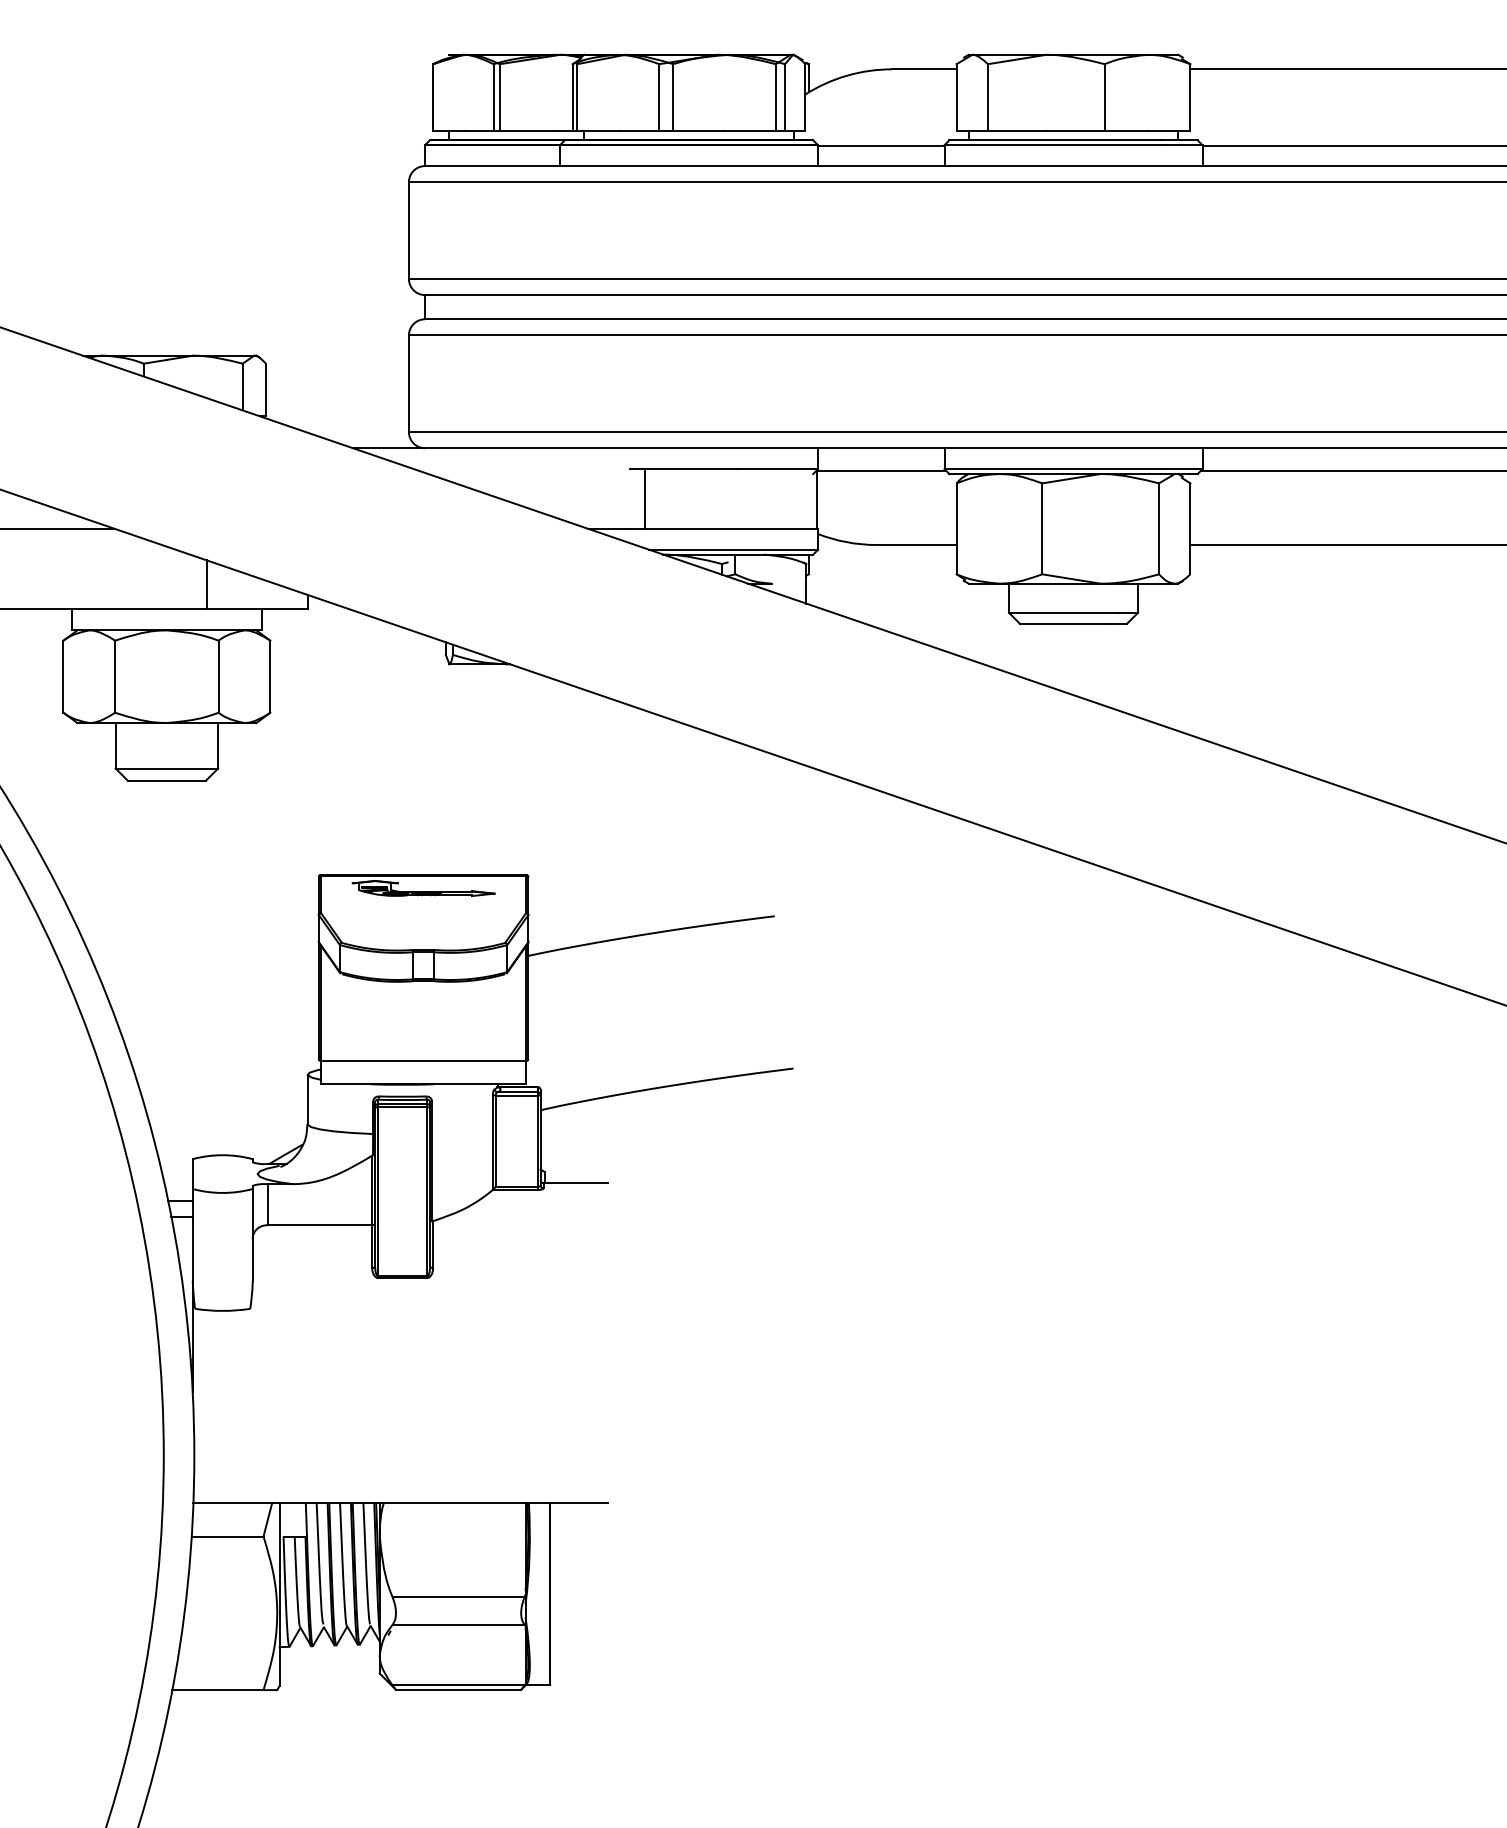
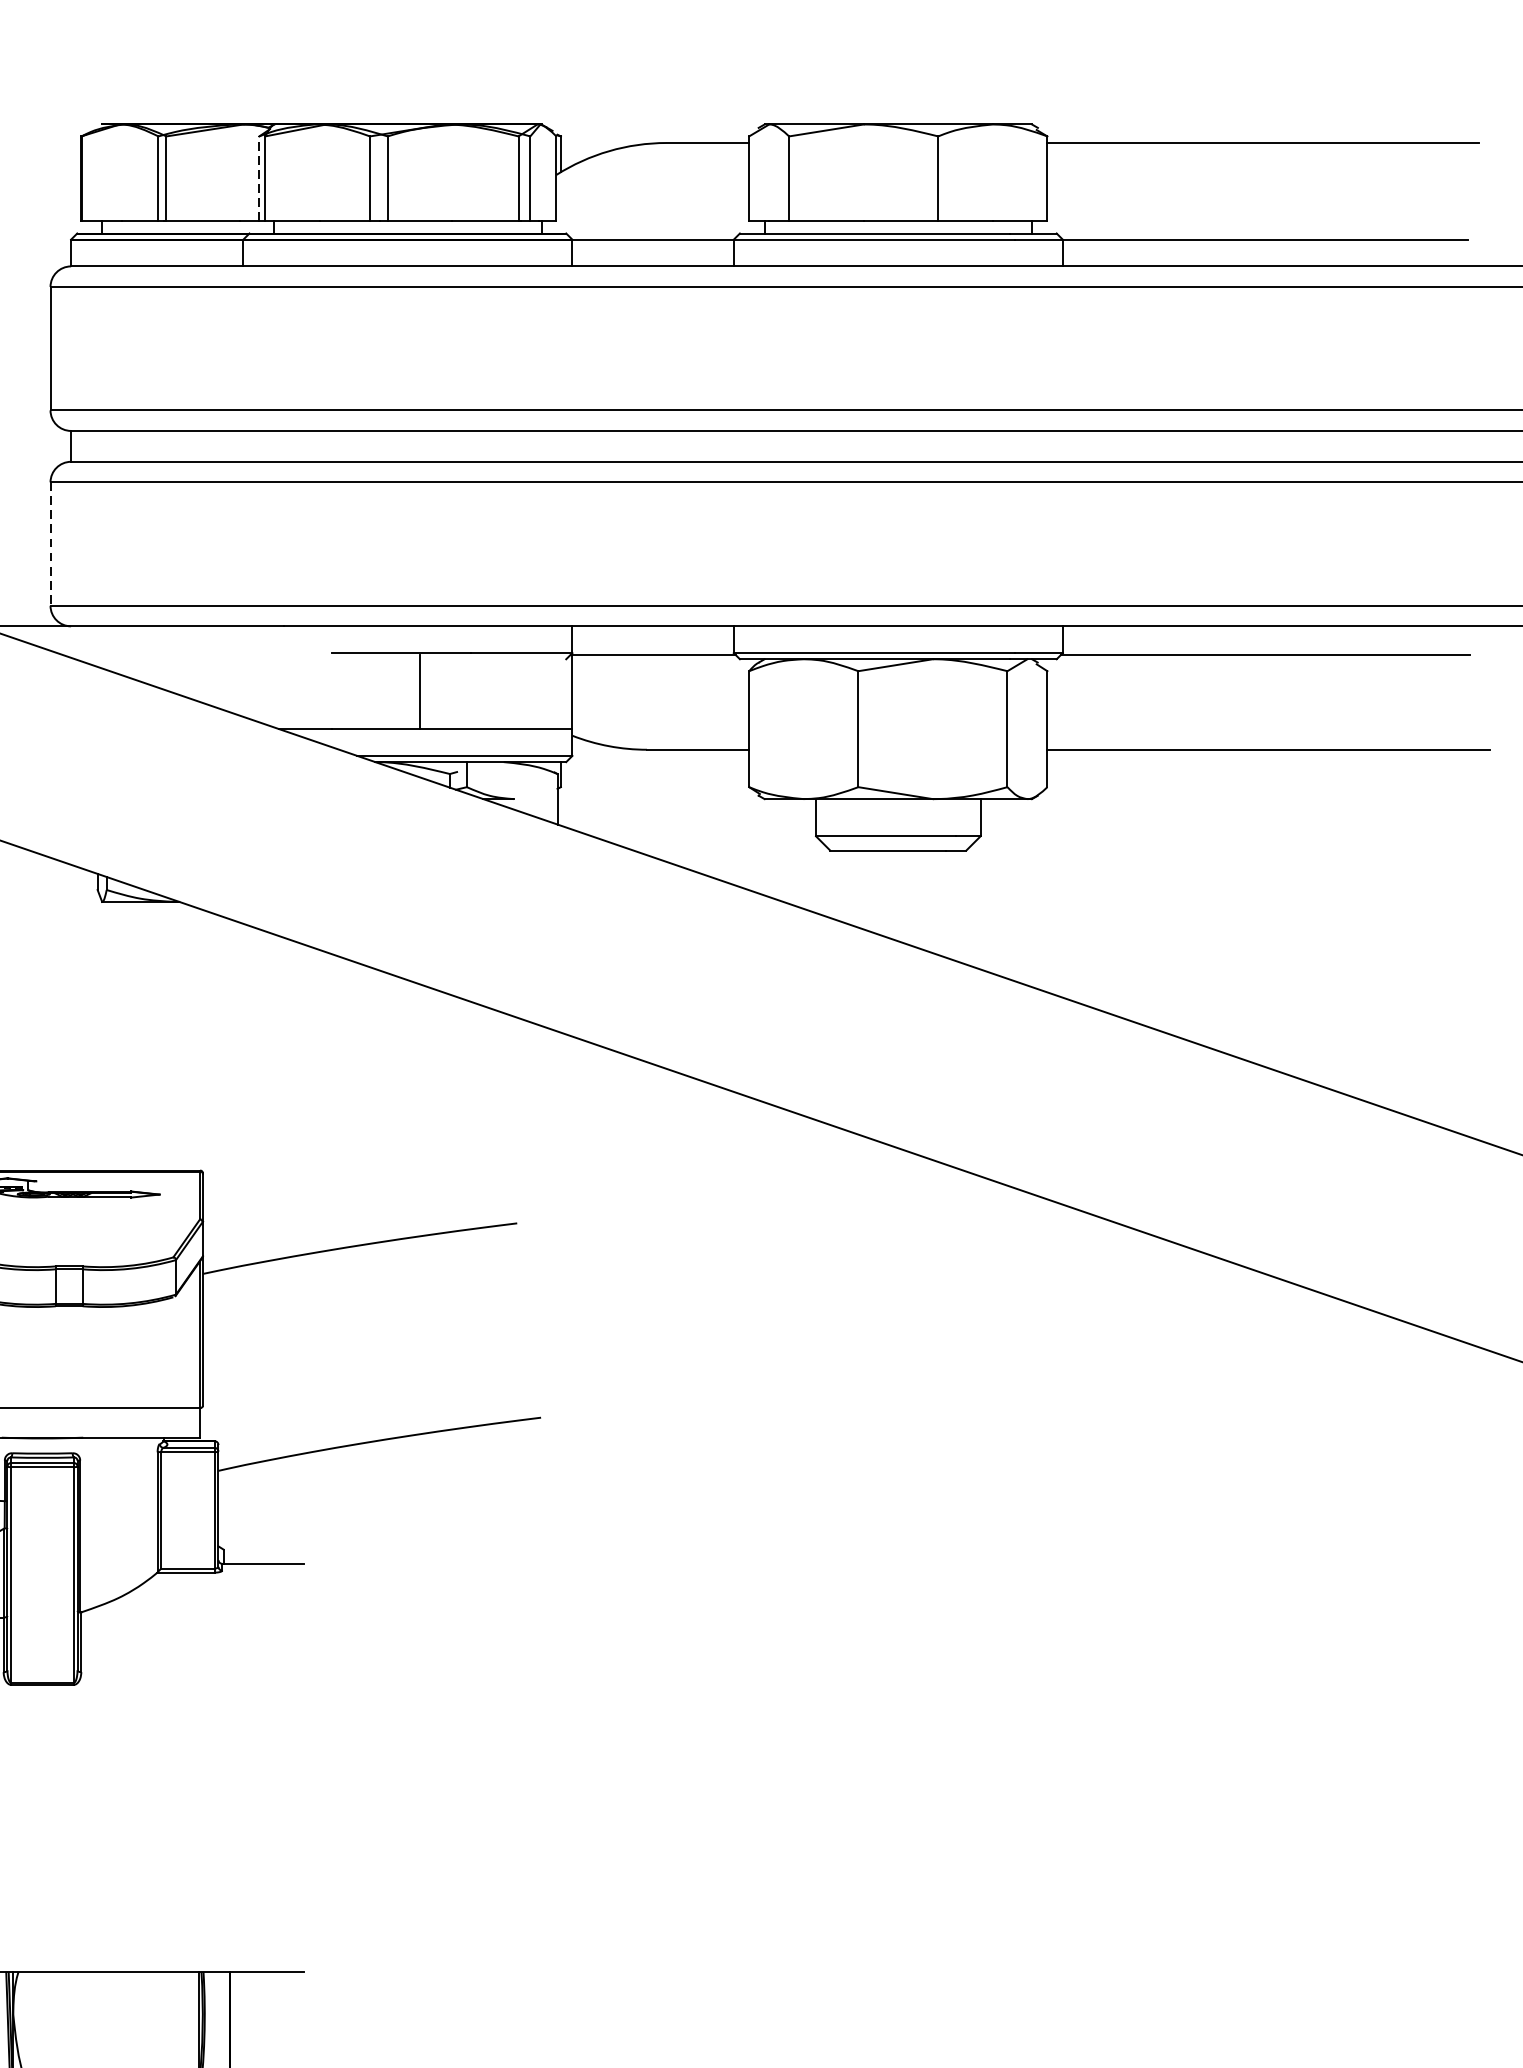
line: (572, 96) -> (259, 177), solid -> dashed
line: (408, 384) -> (49, 545), solid -> dashed
line: (645, 499) -> (419, 691), moved

